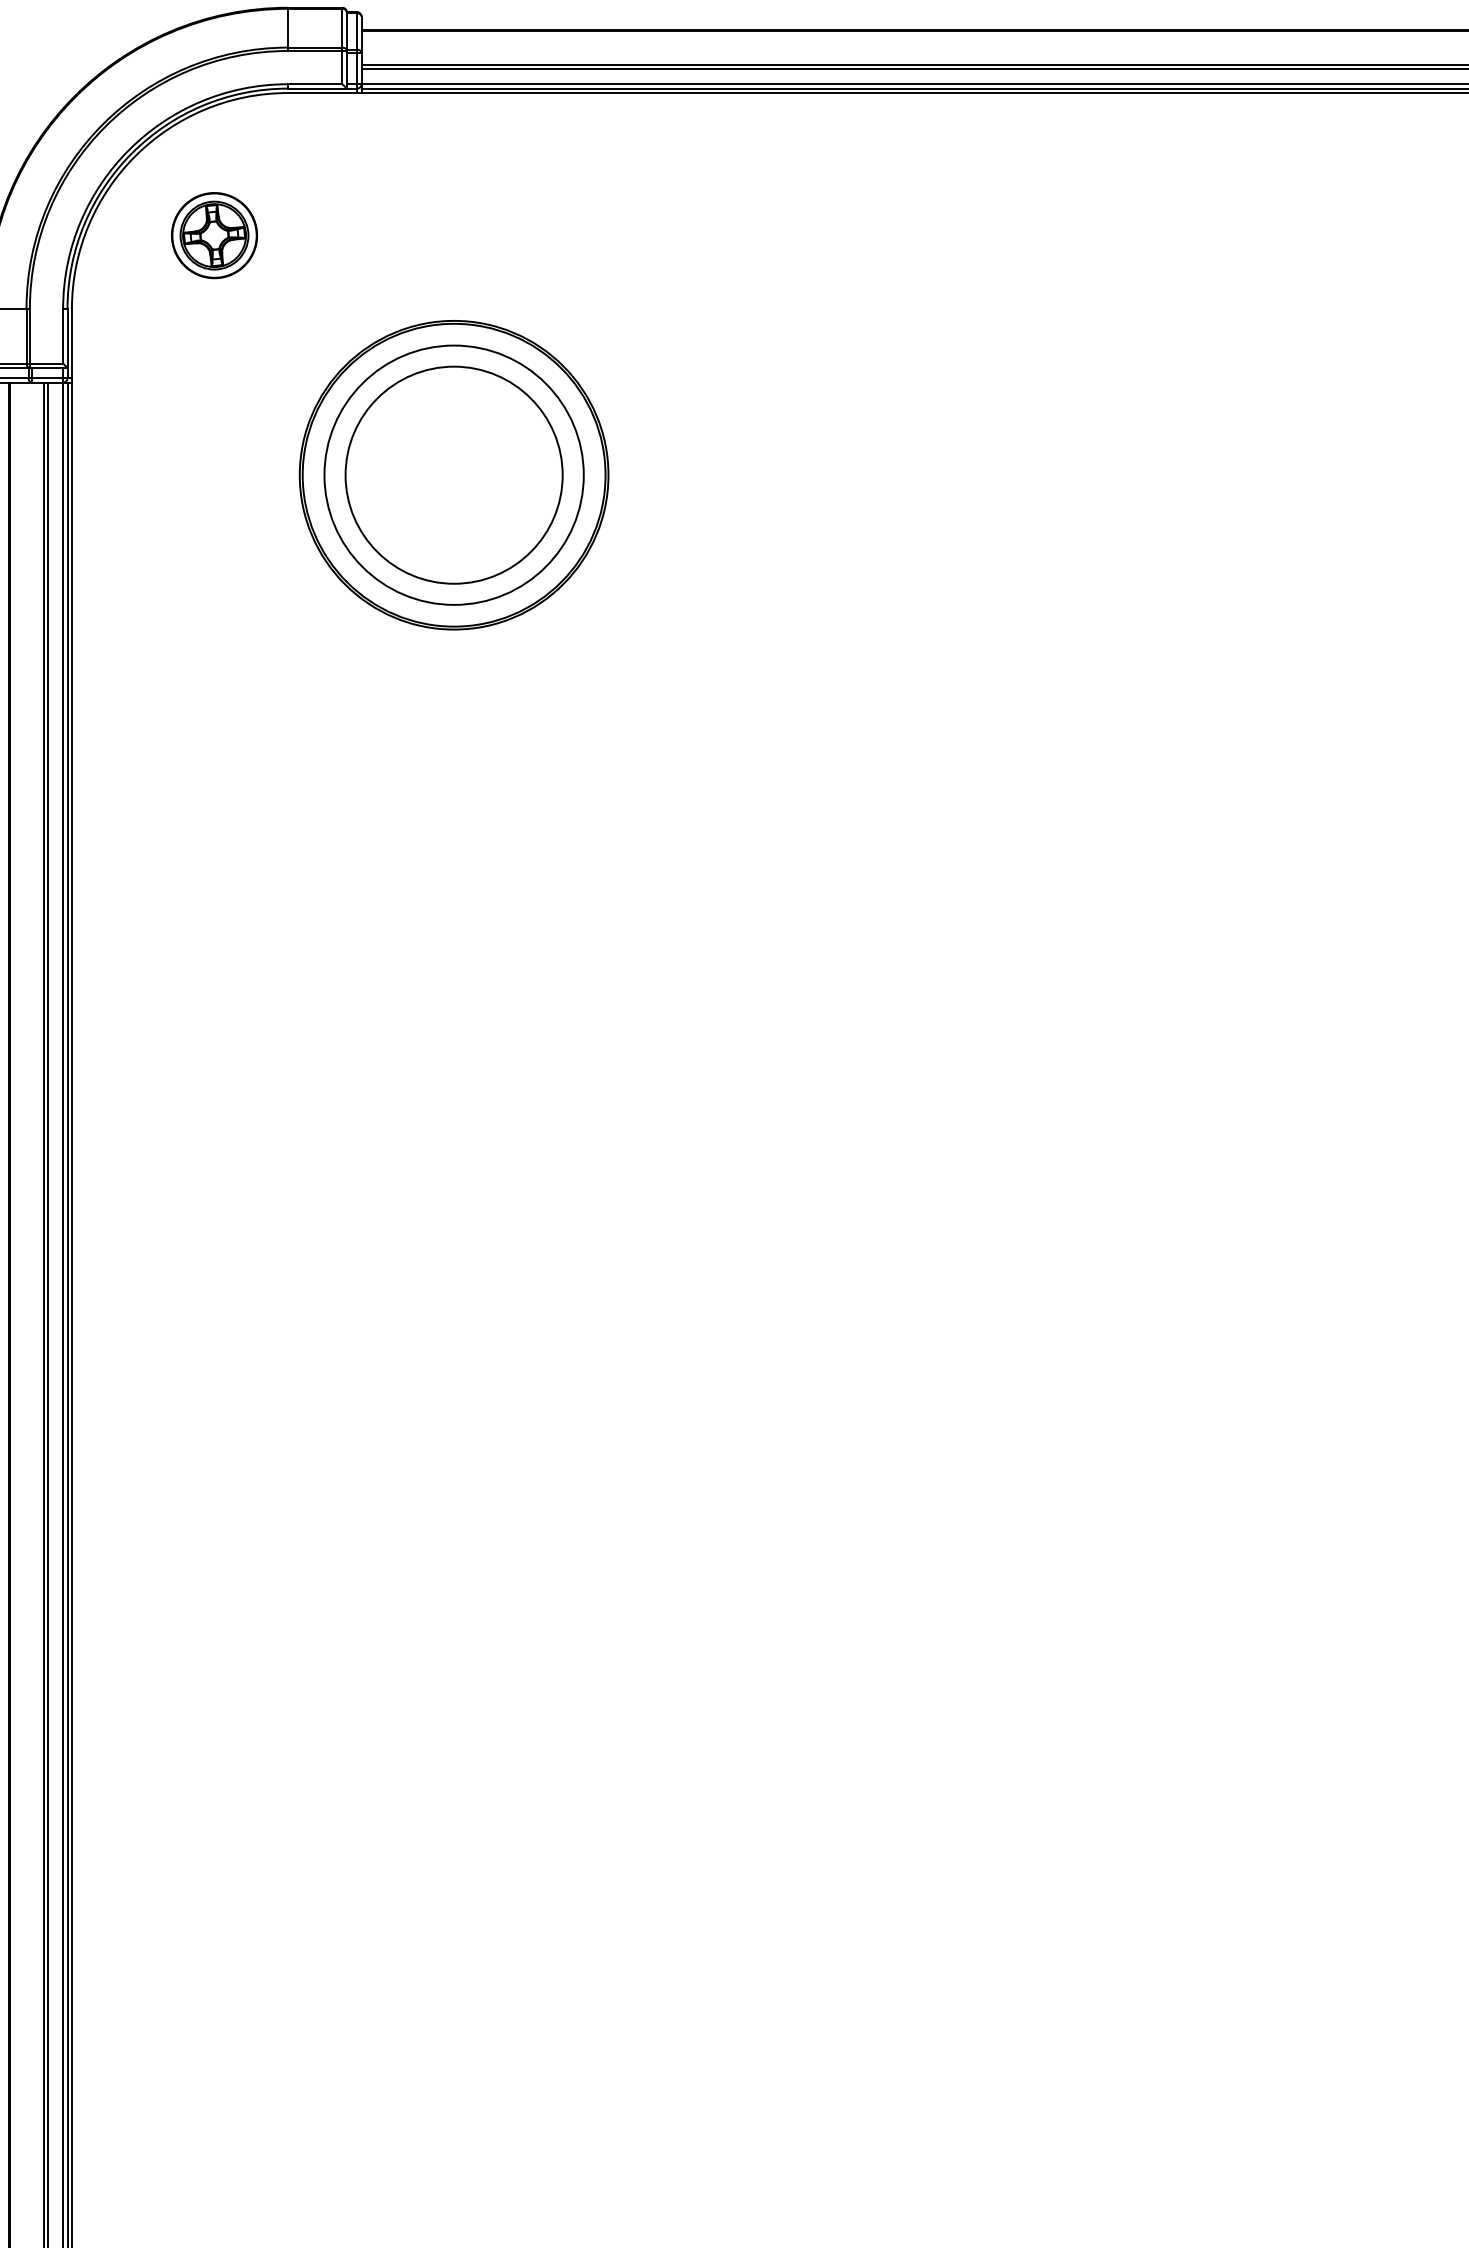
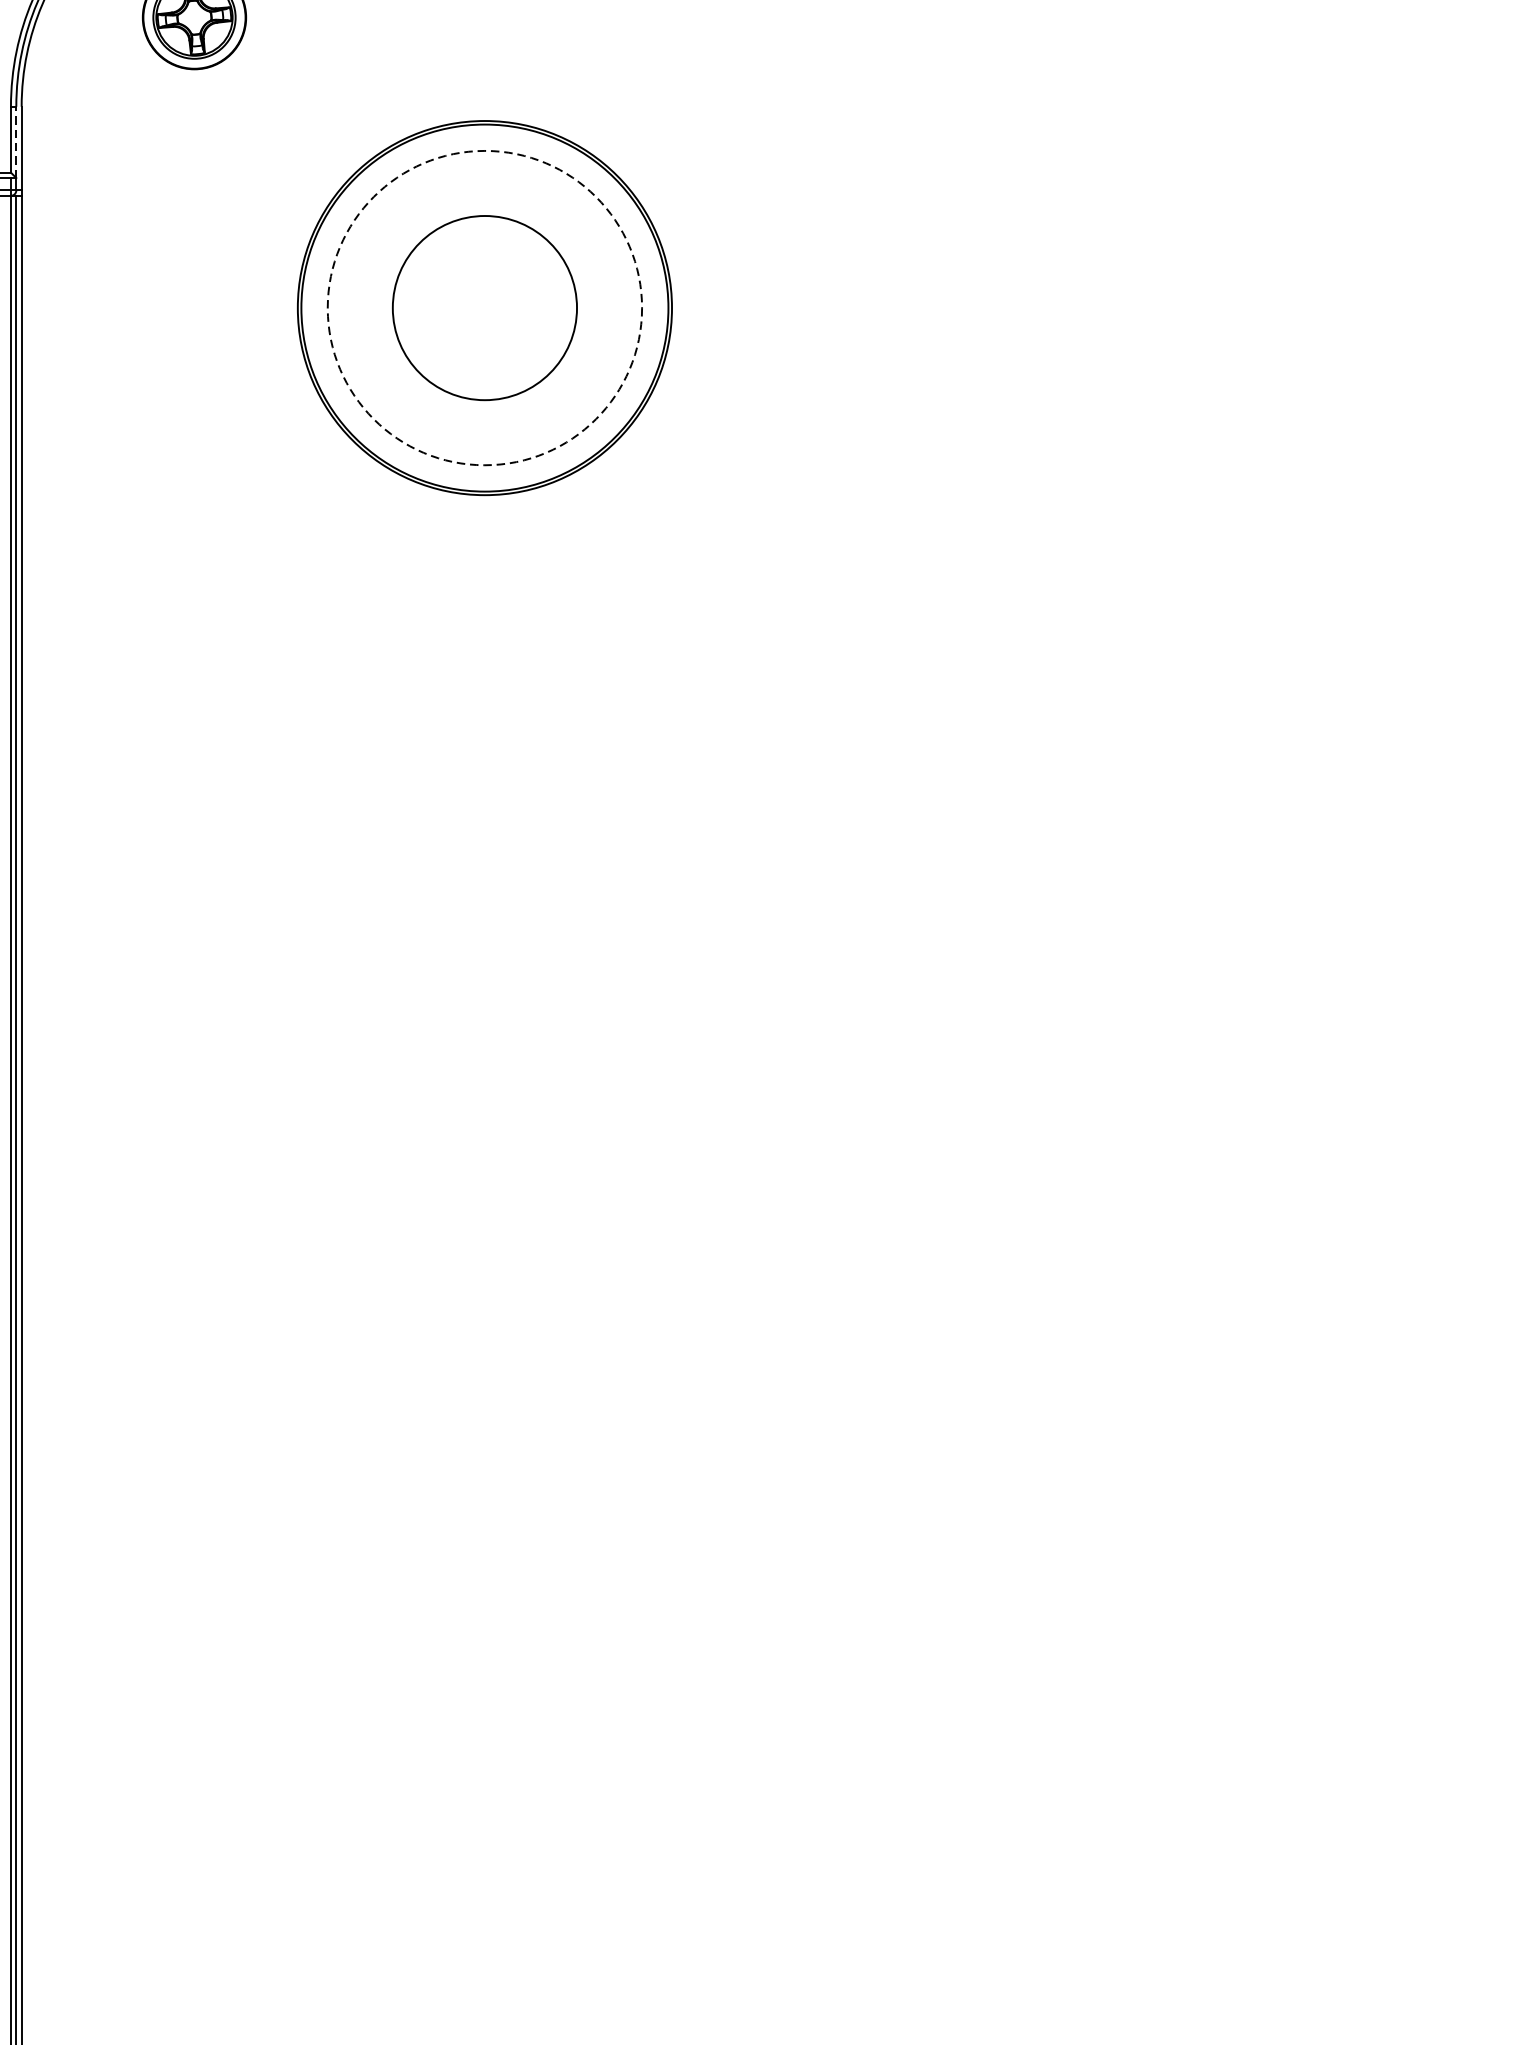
line: (67, 338) -> (16, 142), solid -> dashed
circle: (453, 474) -> (484, 307), size x0.7
circle: (453, 474) -> (484, 307), solid -> dashed

